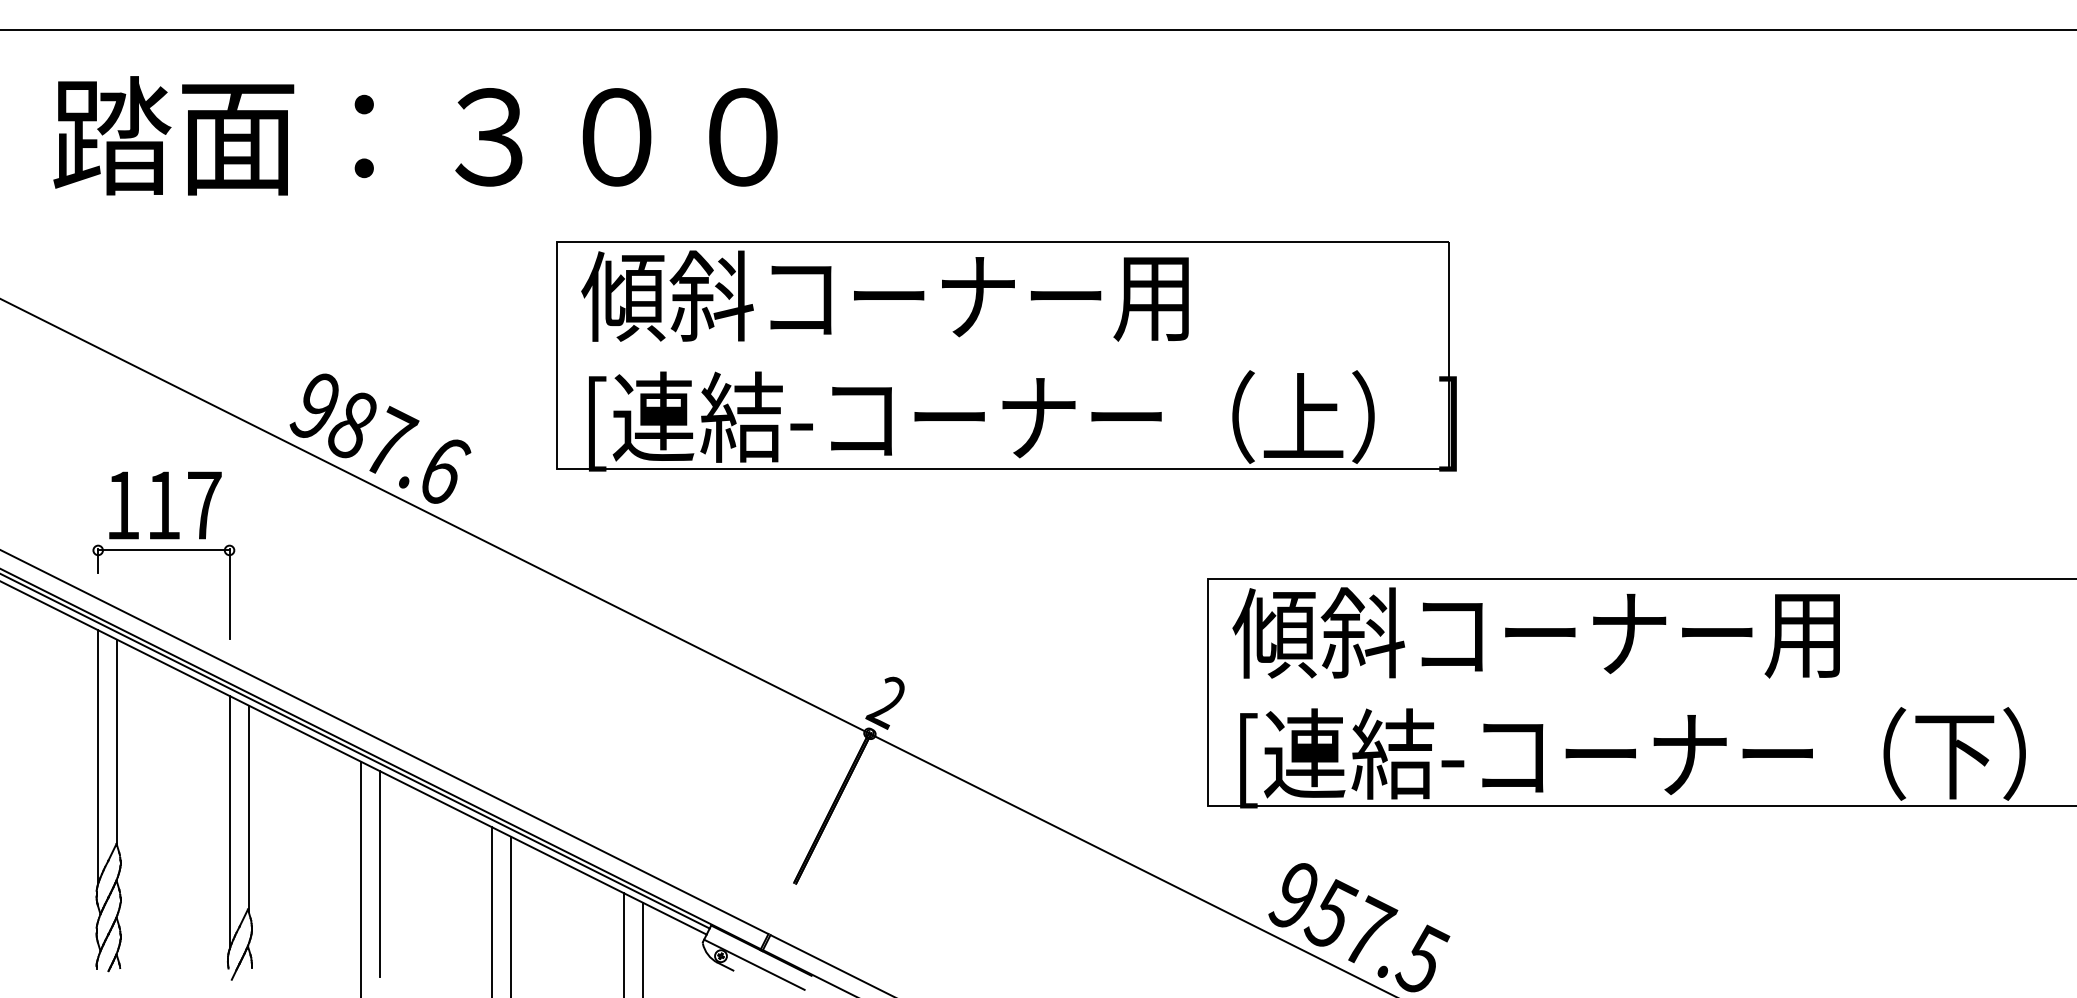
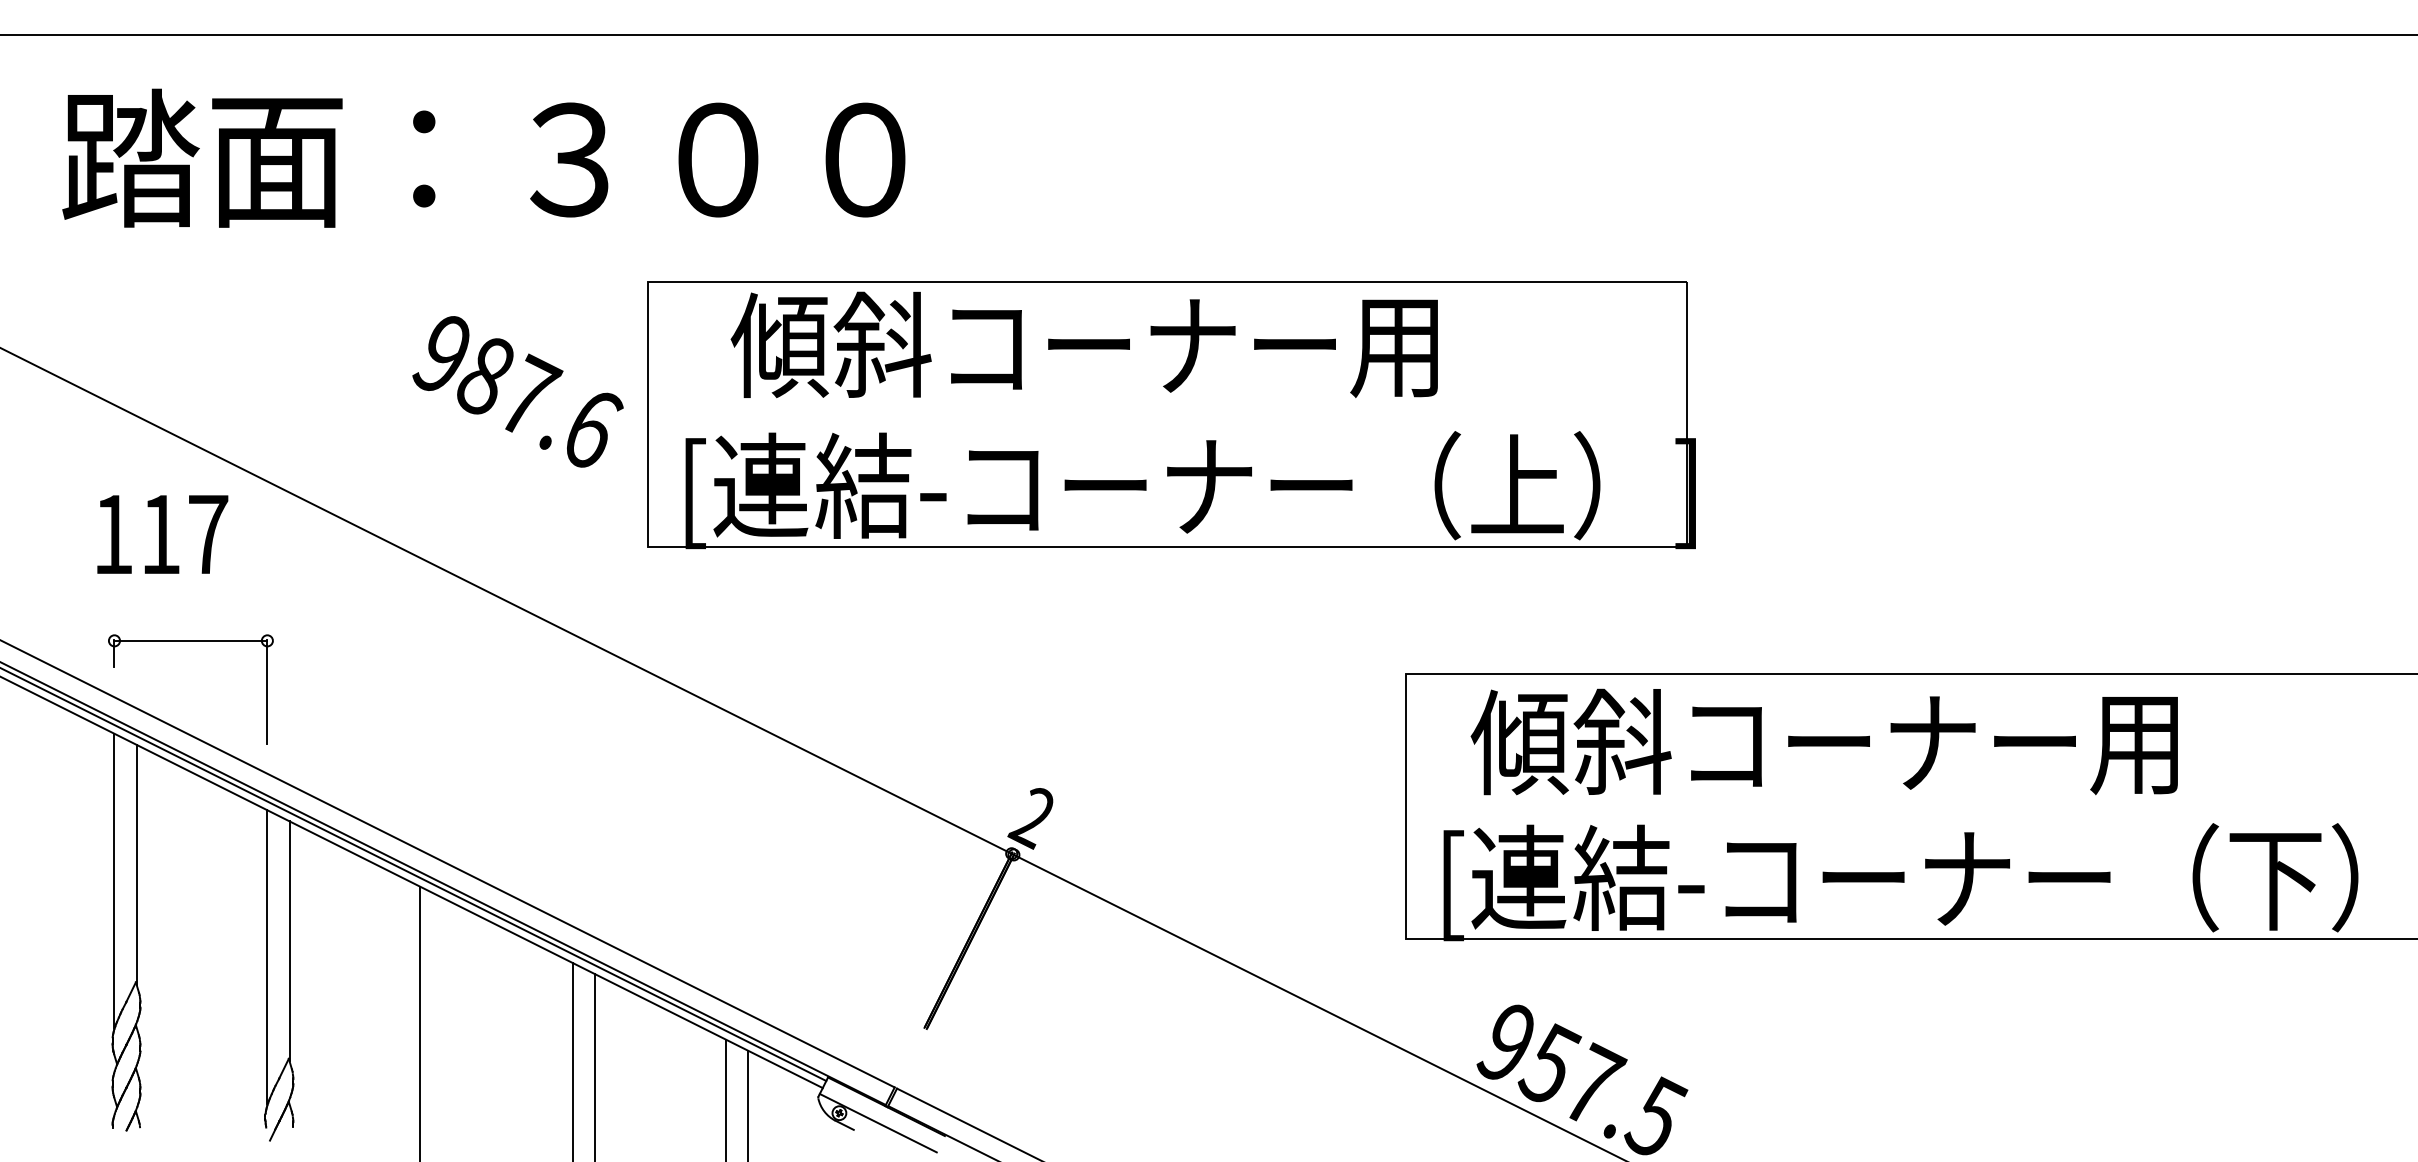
text: (884, 295) -> (1083, 344), moved
text: (379, 438) -> (517, 391), moved
text: (165, 505) -> (162, 534), moved
text: (1535, 632) -> (1823, 741), moved
line: (379, 873) -> (442, 1017), removed

